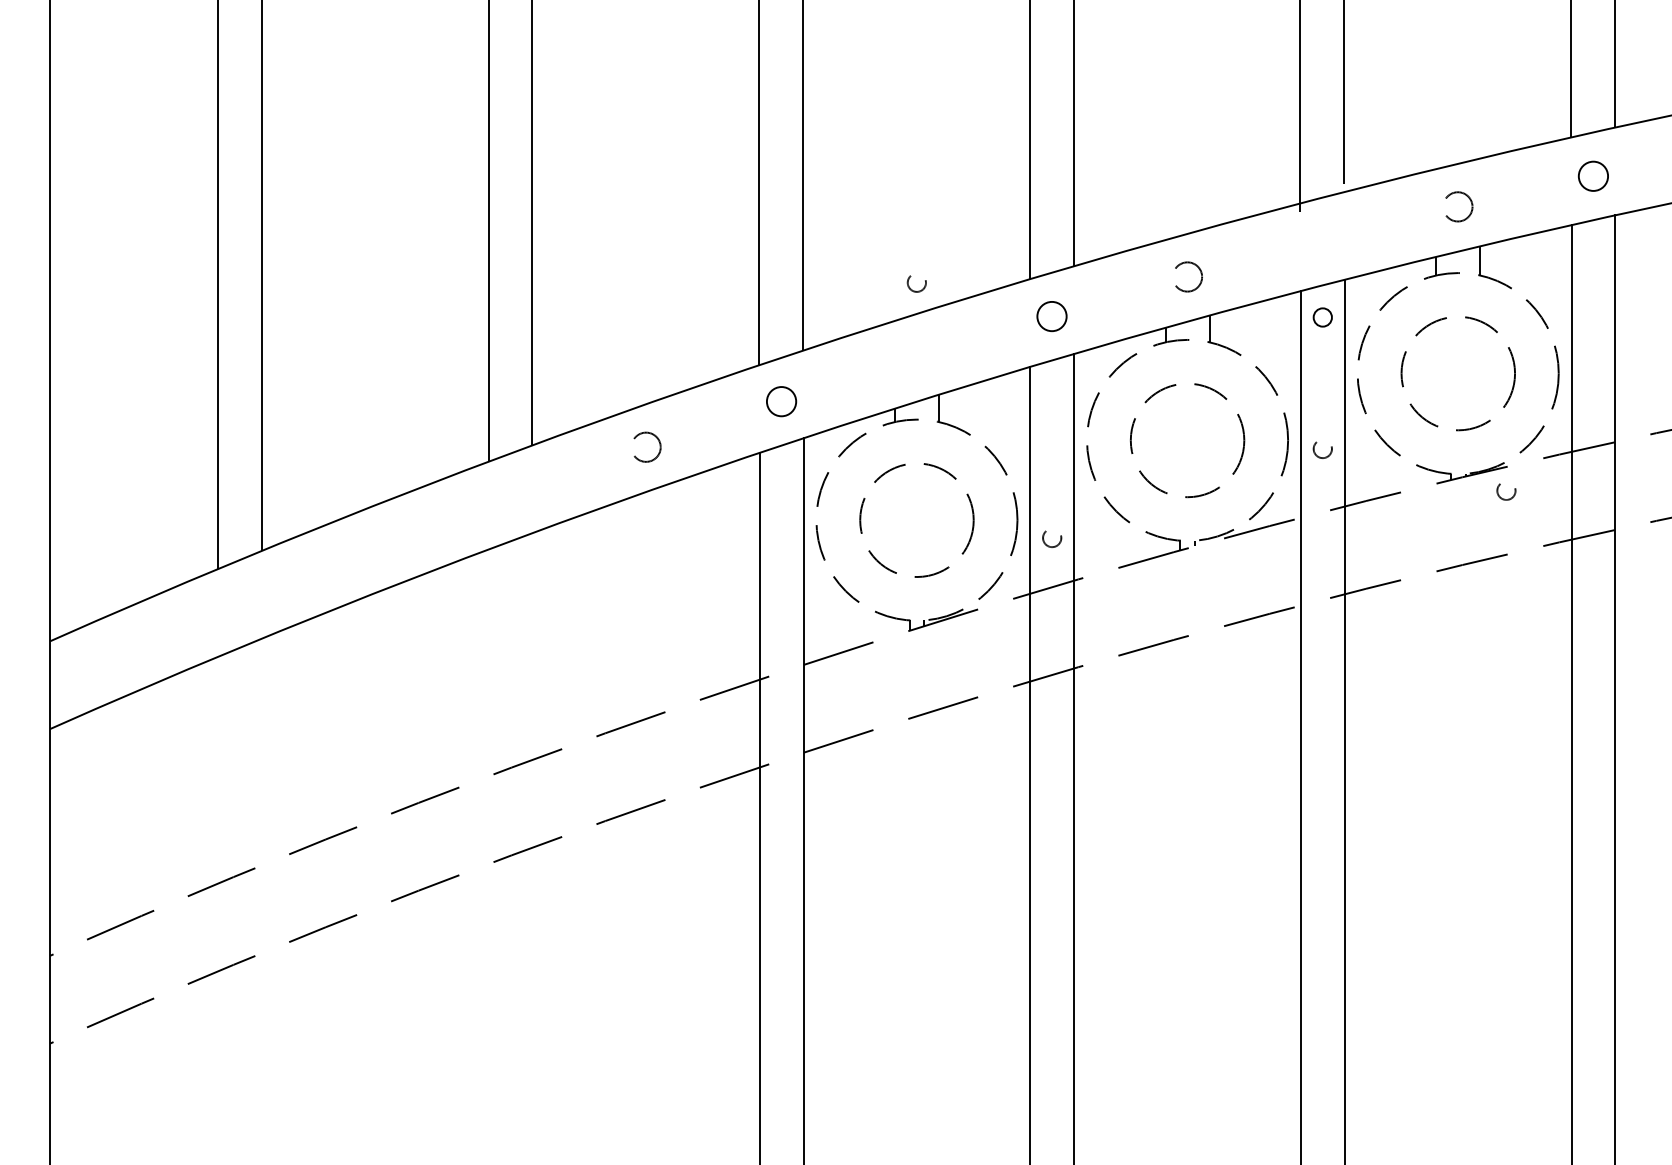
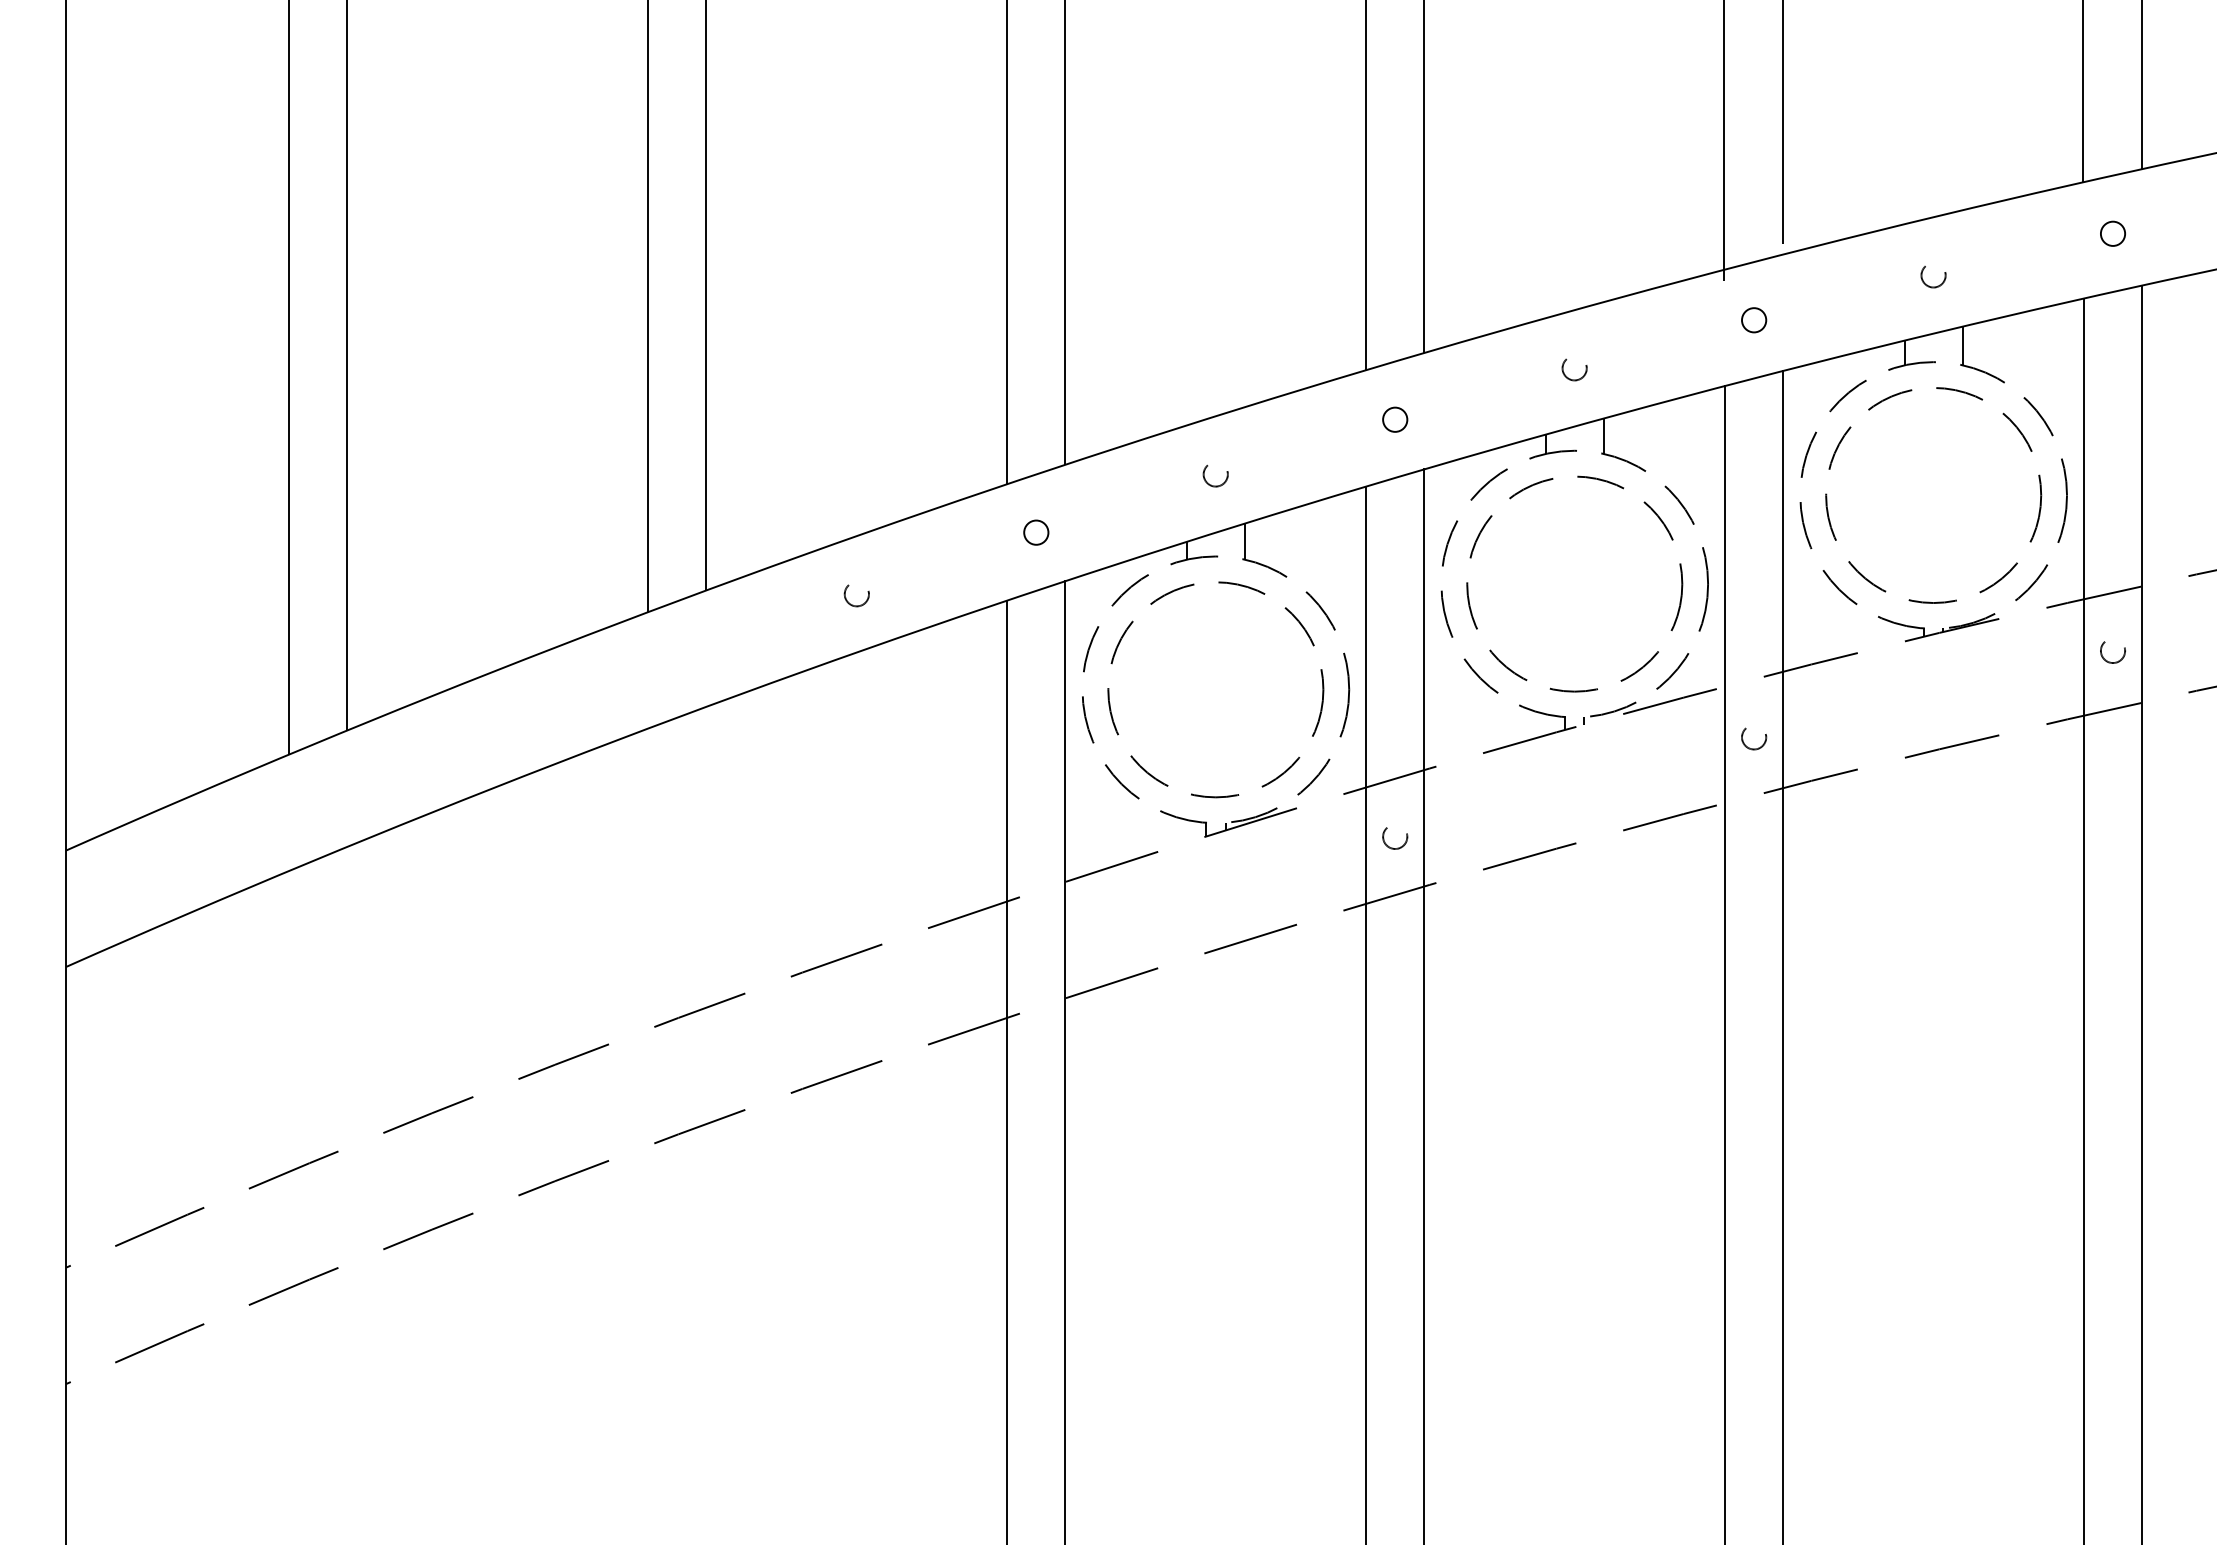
circle: (1593, 176) -> (2113, 234), size x0.62
circle: (1458, 208) -> (1934, 276), size x0.62
circle: (1187, 278) -> (1574, 369), size x0.62
circle: (916, 283) -> (1215, 475), moved
circle: (1052, 316) -> (1395, 419), size x0.62
circle: (1322, 317) -> (1753, 320), moved
circle: (1458, 373) -> (1934, 495), size x1.43
circle: (781, 401) -> (1036, 532), size x0.62
circle: (1187, 440) -> (1574, 584), size x1.43
circle: (646, 449) -> (857, 596), size x0.62
circle: (1322, 449) -> (1753, 738), moved
circle: (1506, 491) -> (2113, 651), moved
circle: (916, 520) -> (1215, 690), size x1.43
circle: (1052, 538) -> (1395, 837), moved

